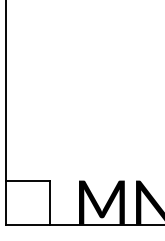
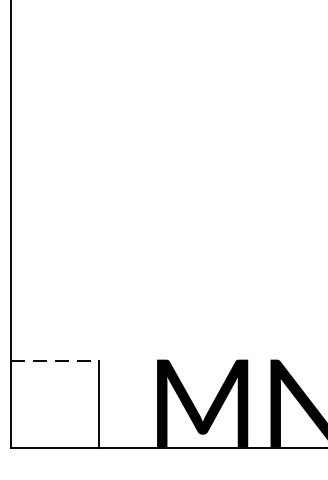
line: (27, 181) -> (54, 361), solid -> dashed

